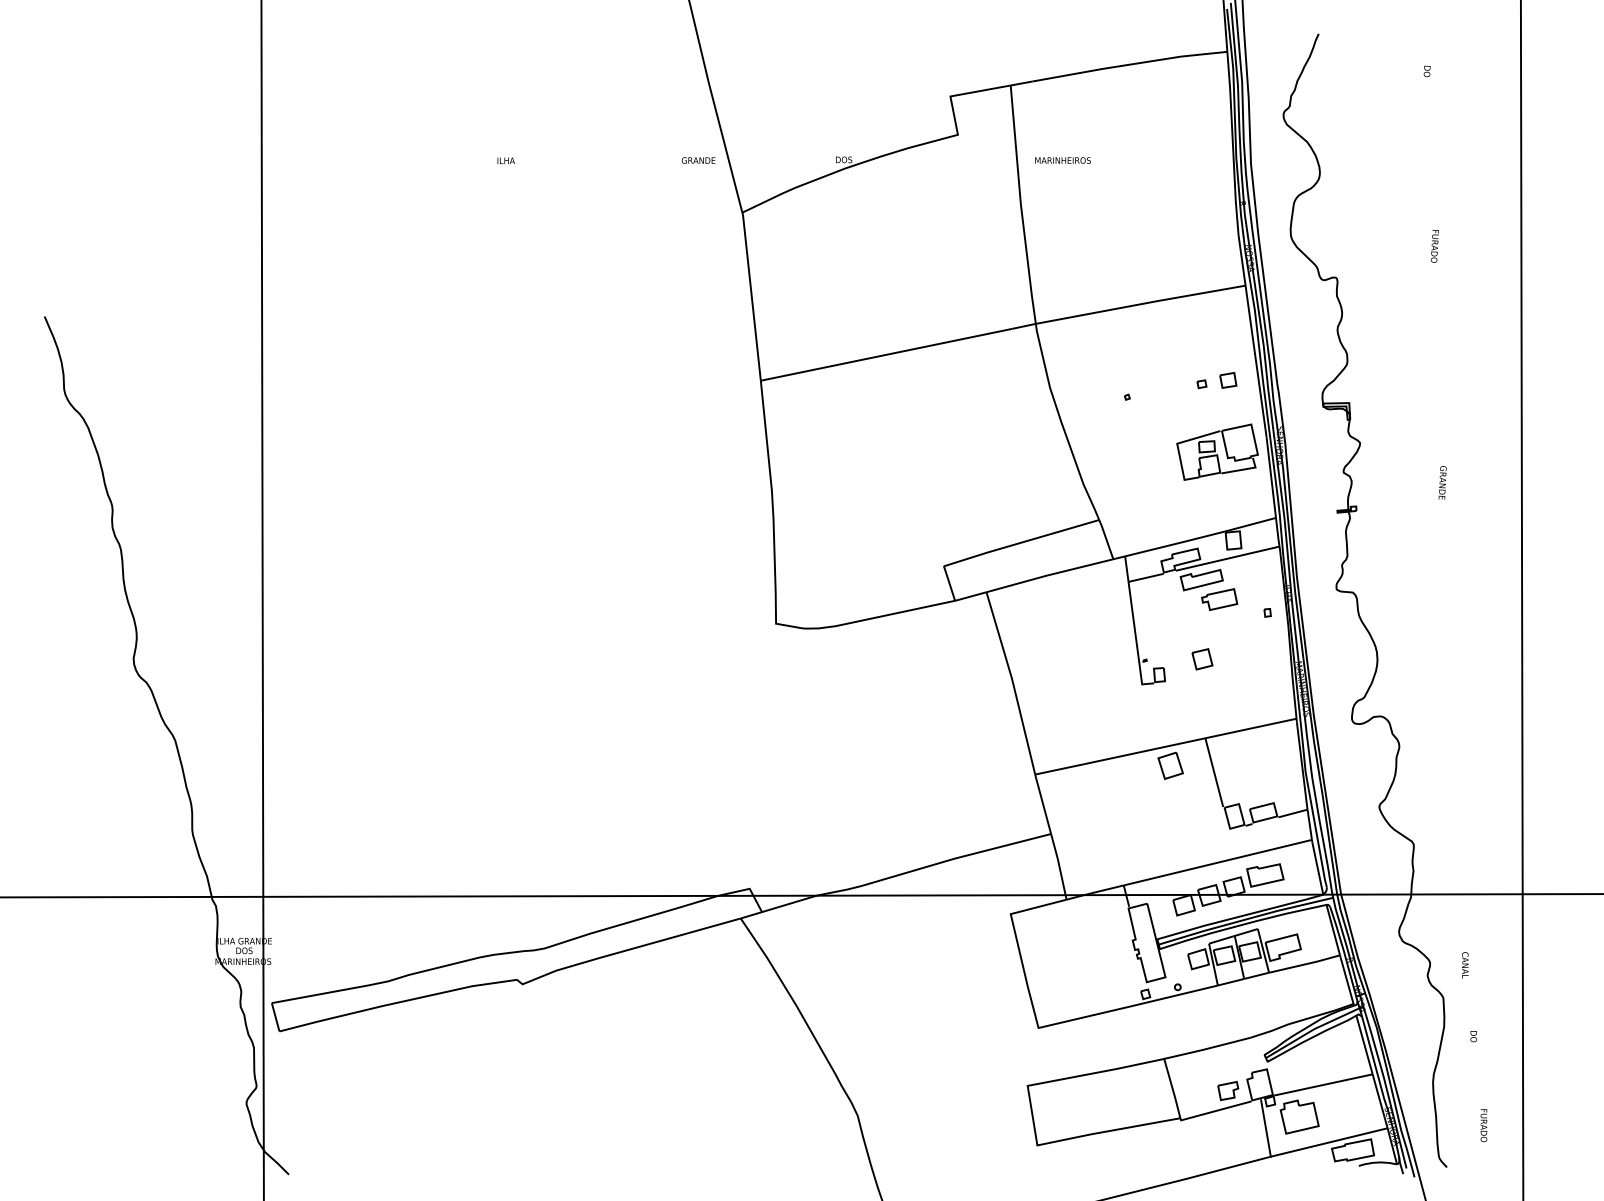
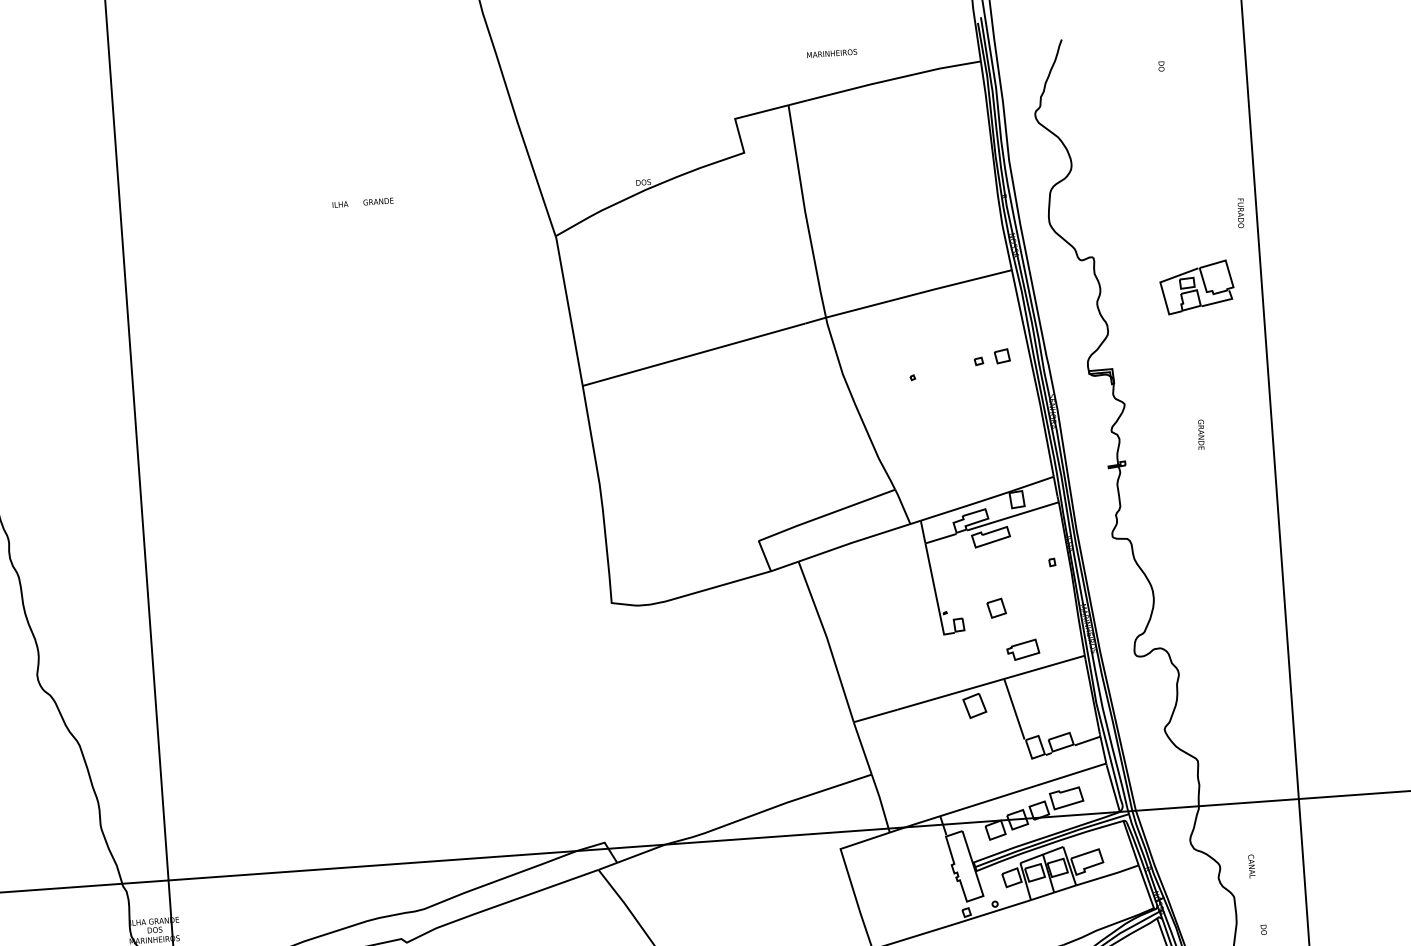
text: (698, 160) -> (378, 201), moved
text: (1062, 160) -> (831, 53), moved
text: (1434, 246) -> (1240, 213), moved
part: (1217, 451) -> (1197, 286), moved
part: (1219, 599) -> (1023, 649), moved

